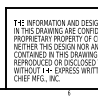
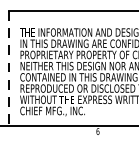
line: (6, 48) -> (9, 68), solid -> dashed

